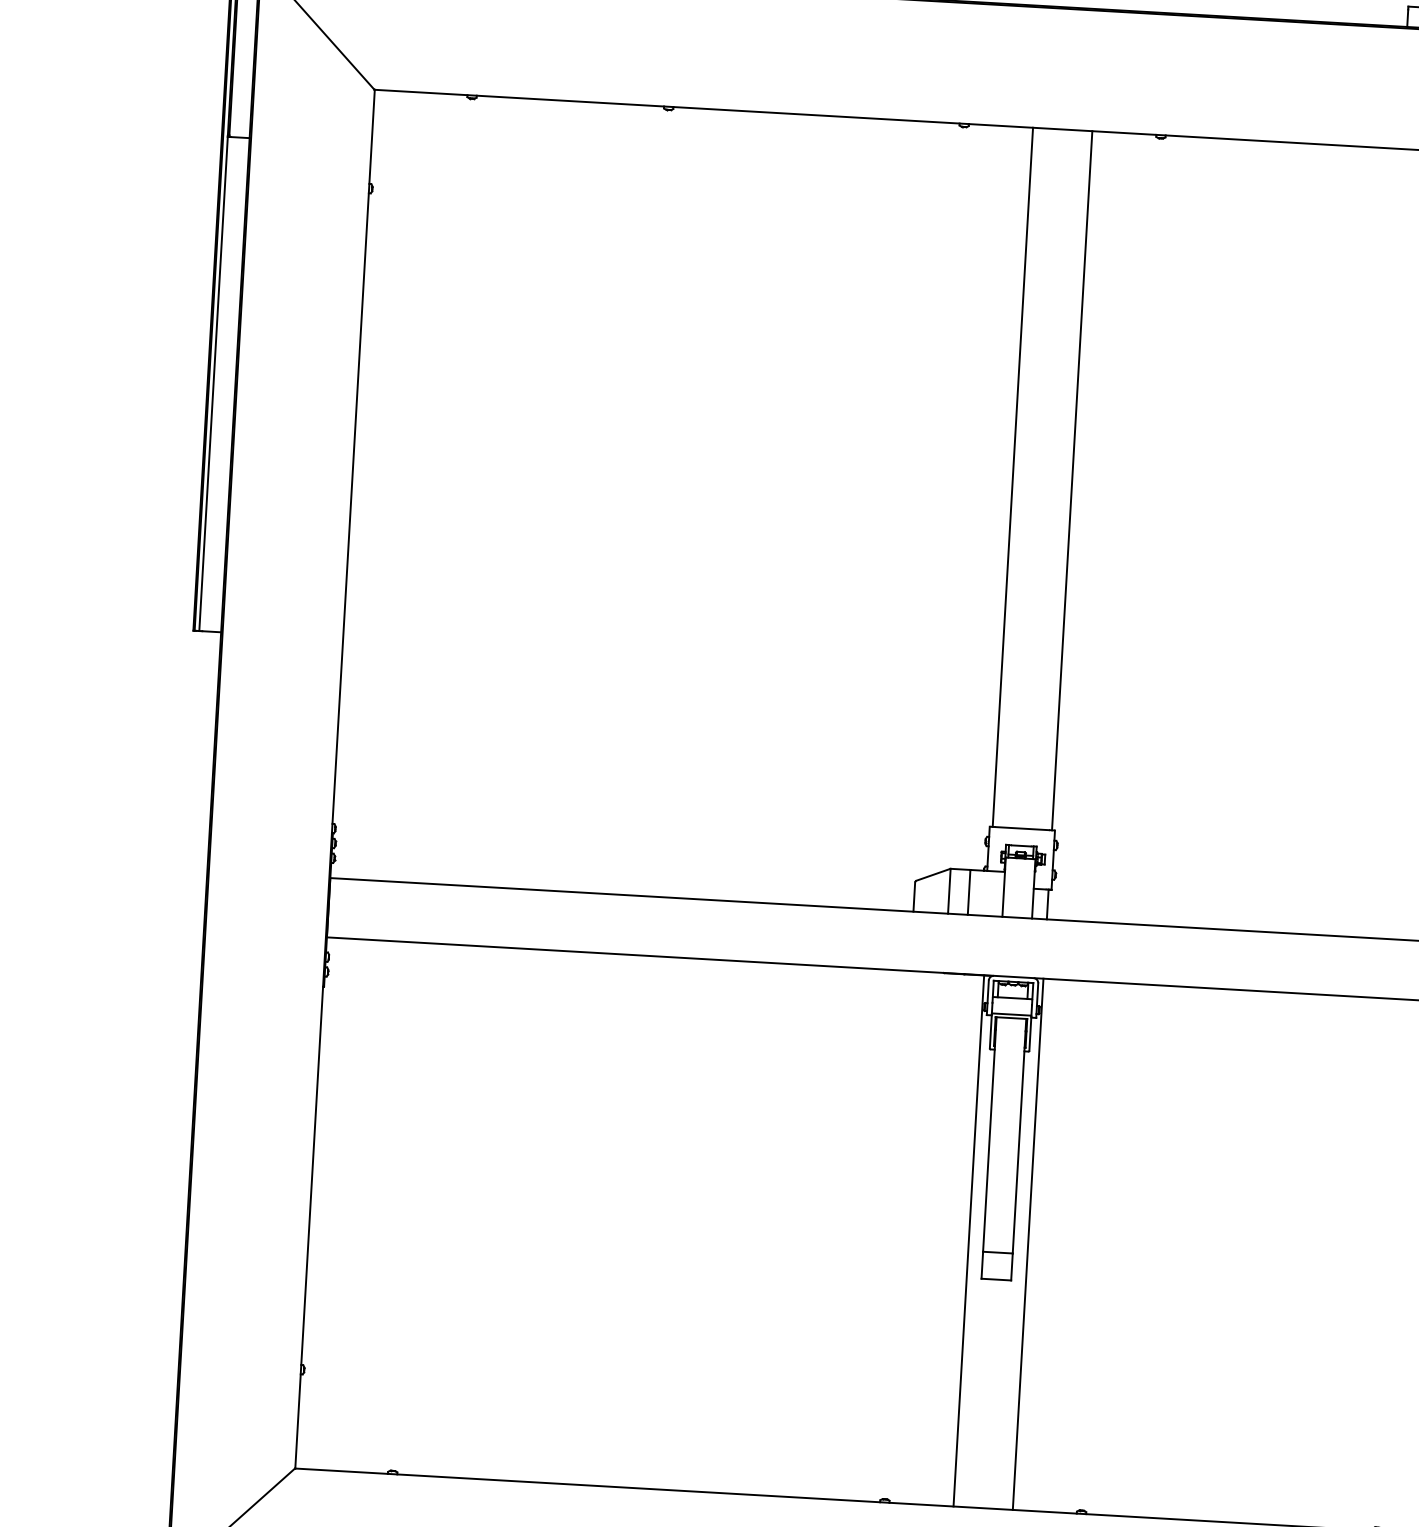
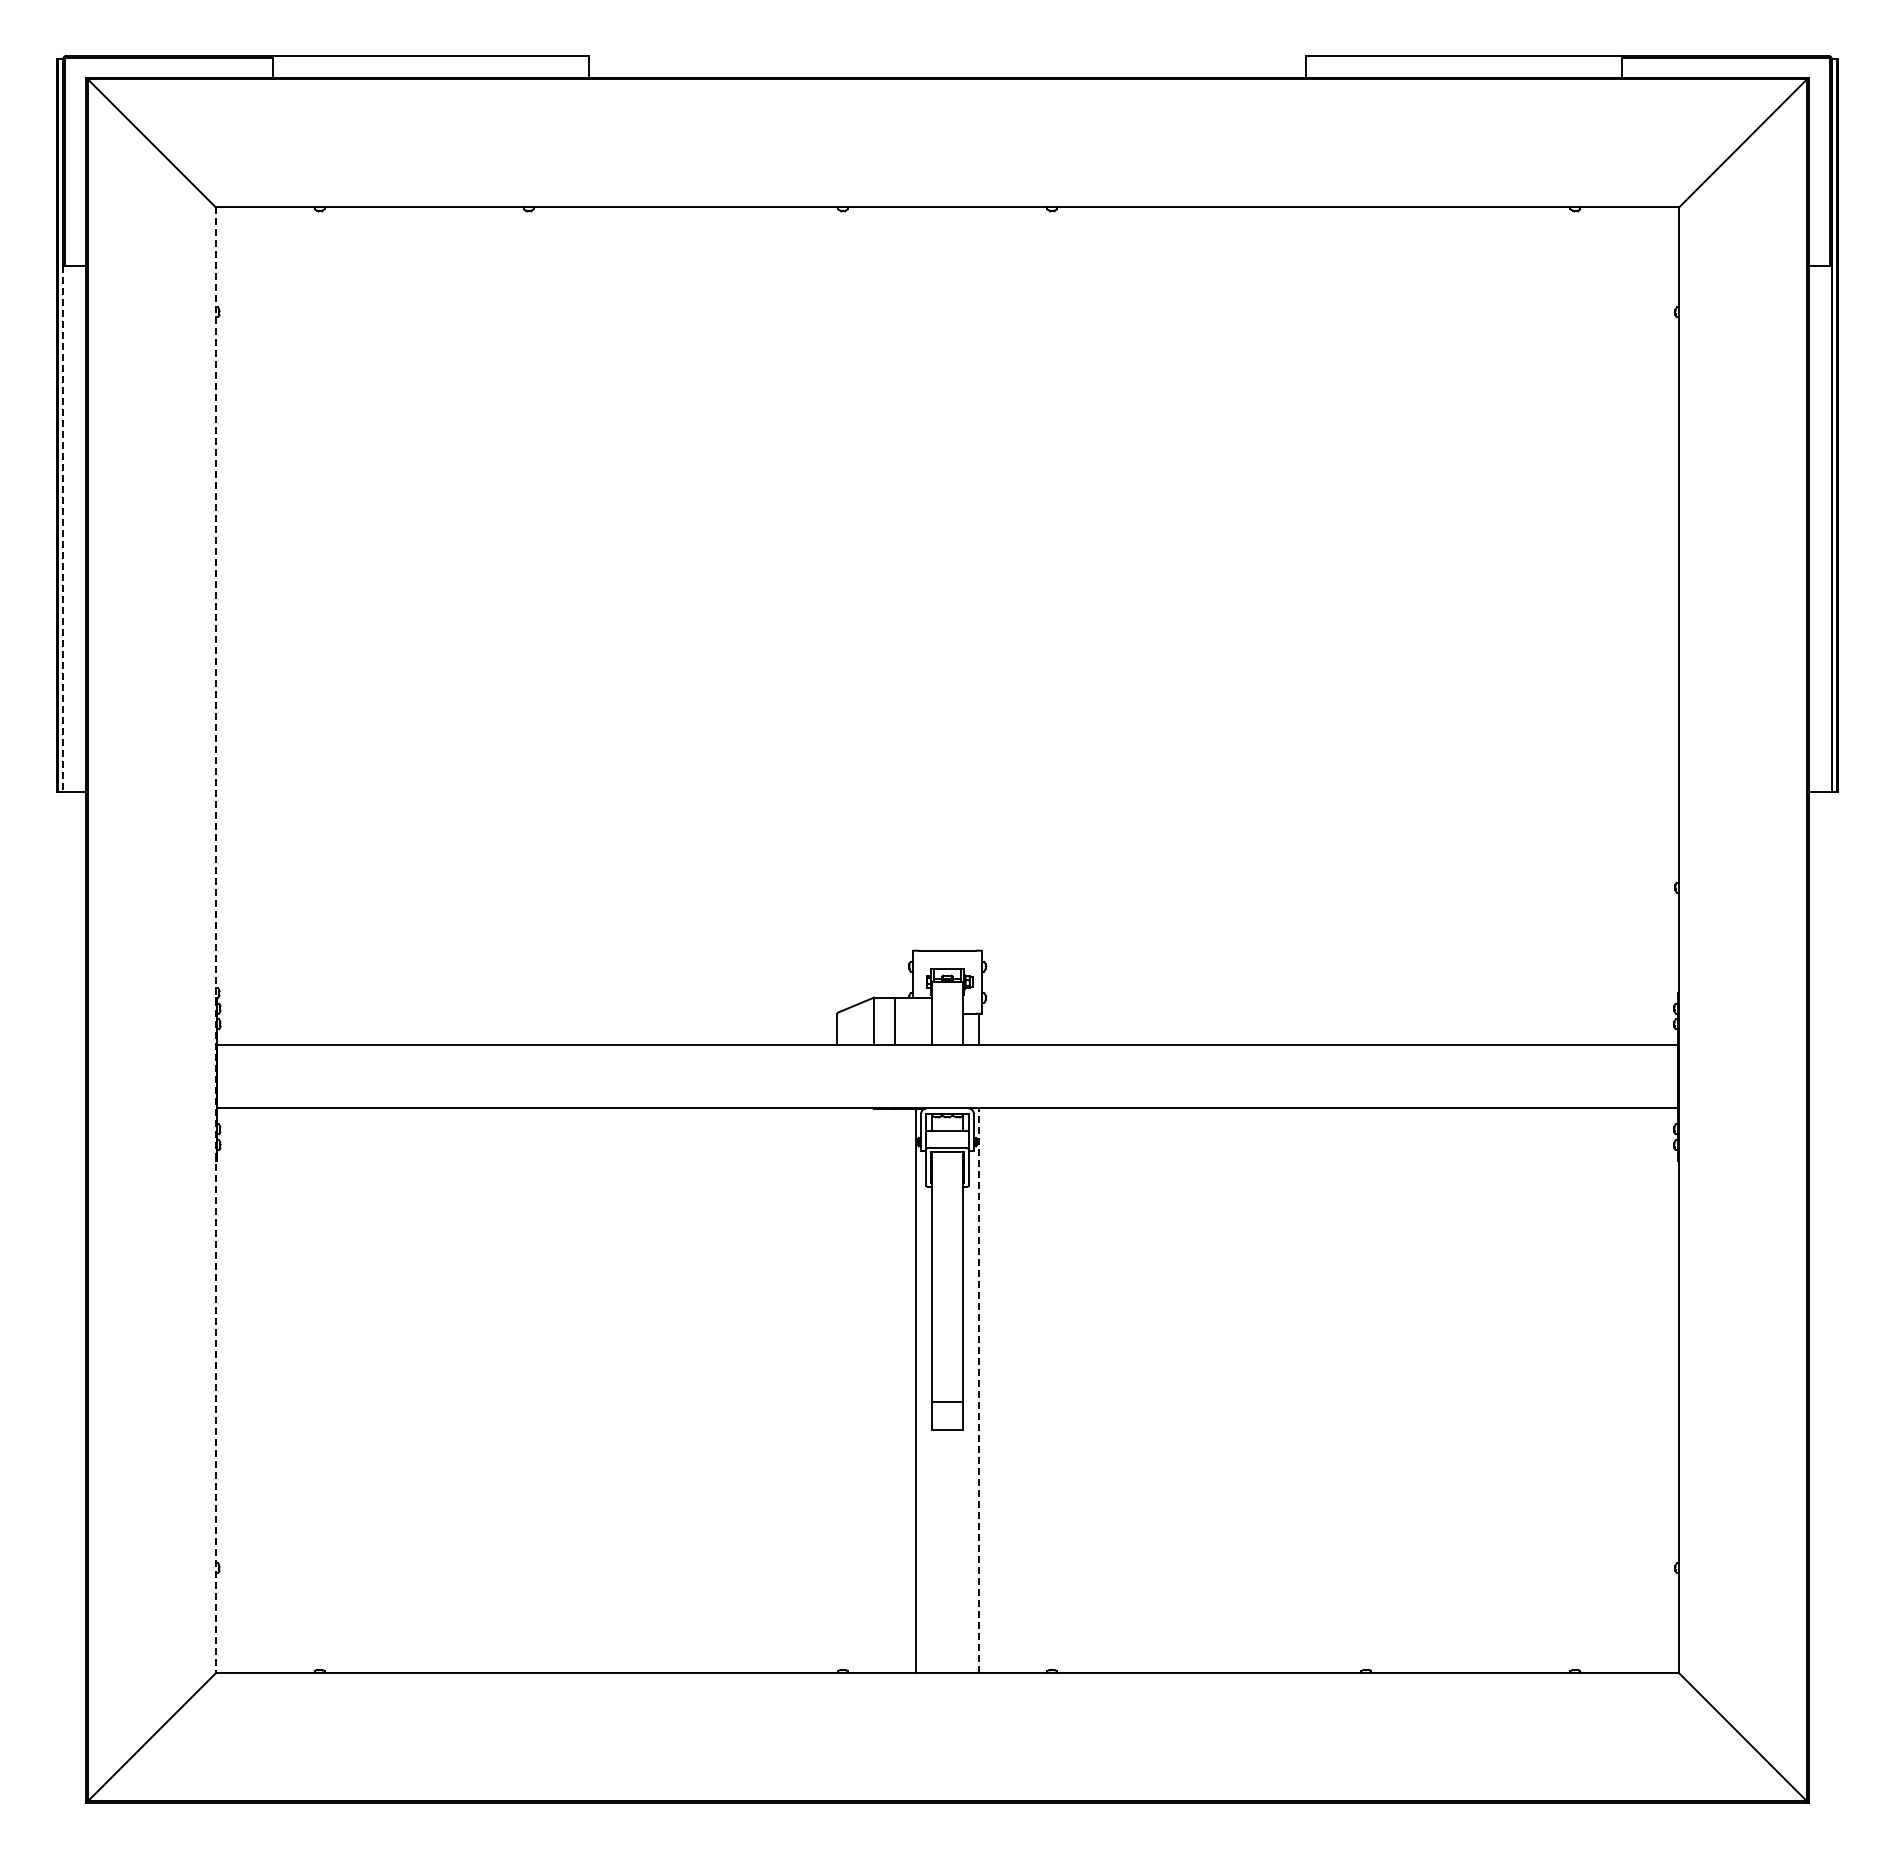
line: (213, 383) -> (63, 528), solid -> dashed
line: (1012, 476) -> (915, 578), removed
line: (1072, 480) -> (979, 578), removed
line: (335, 779) -> (216, 940), solid -> dashed
line: (1028, 1243) -> (979, 1390), solid -> dashed

